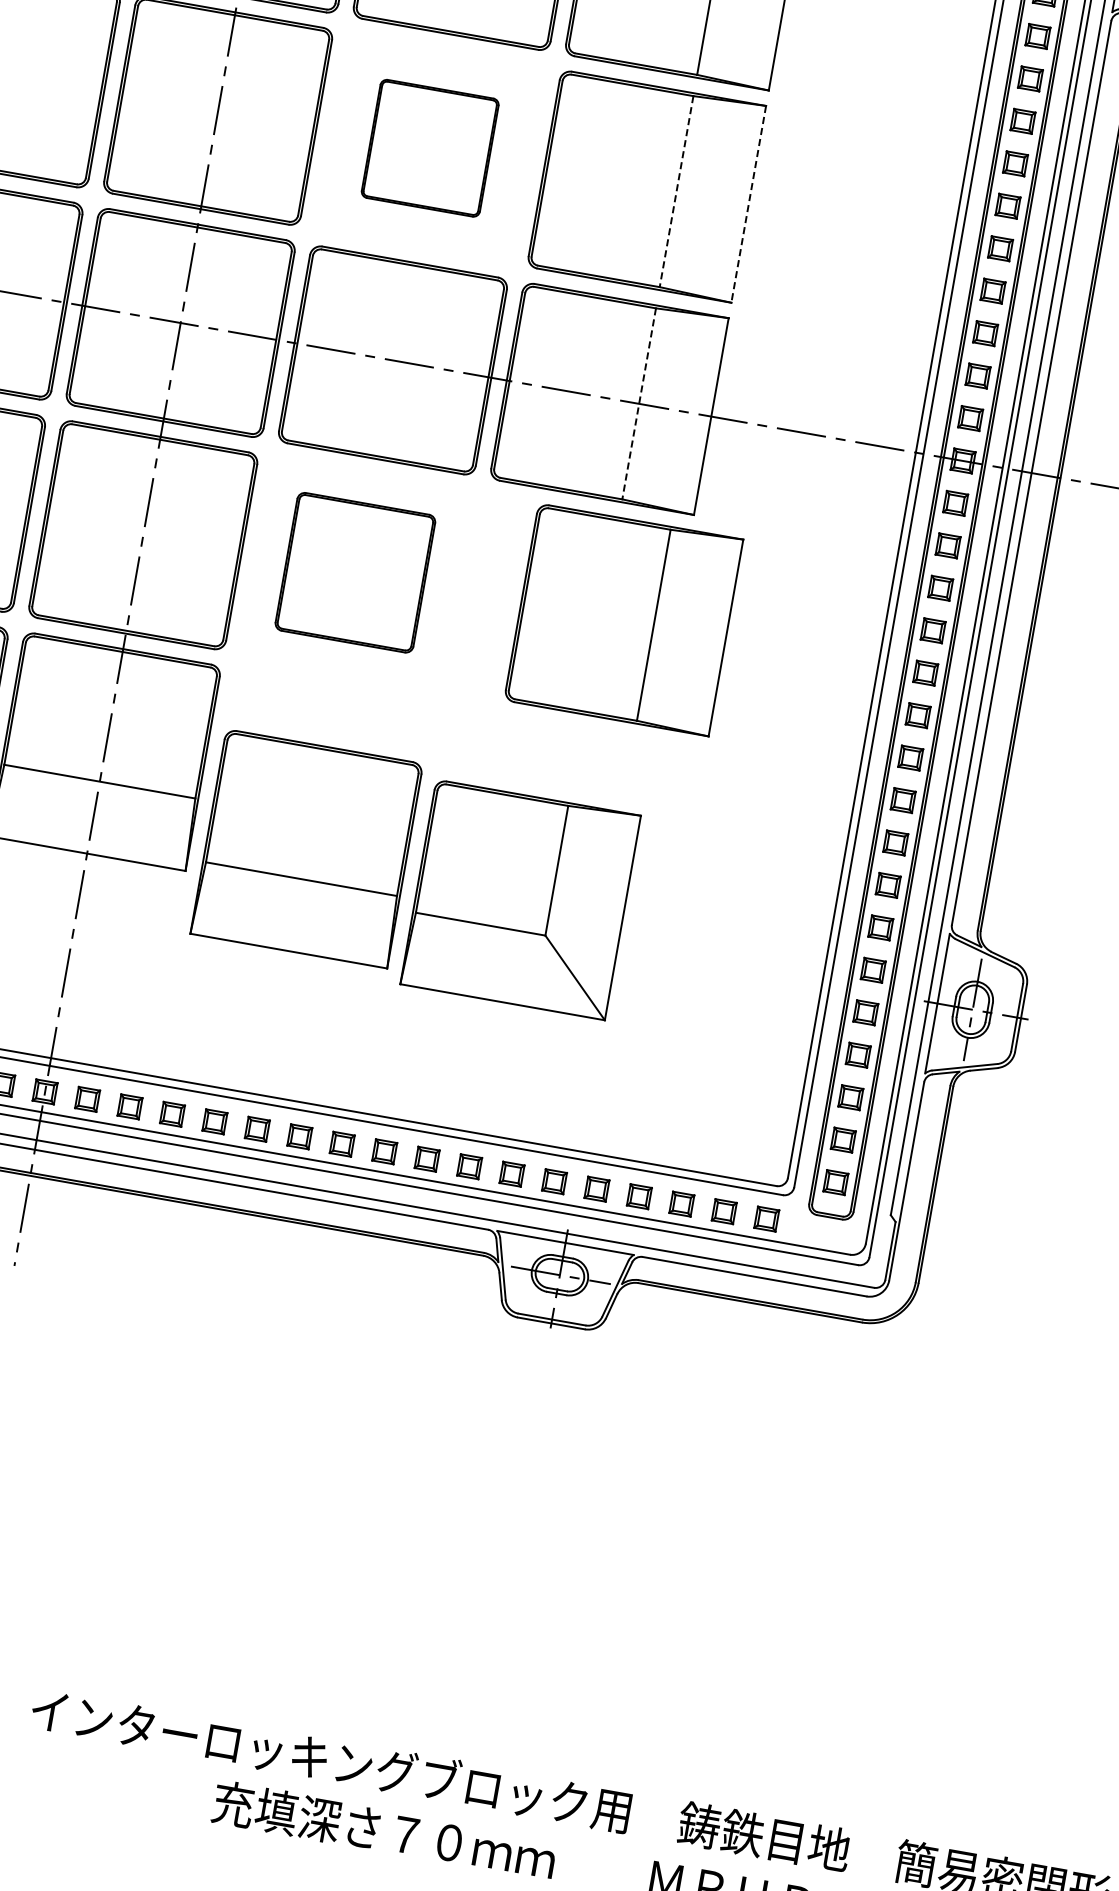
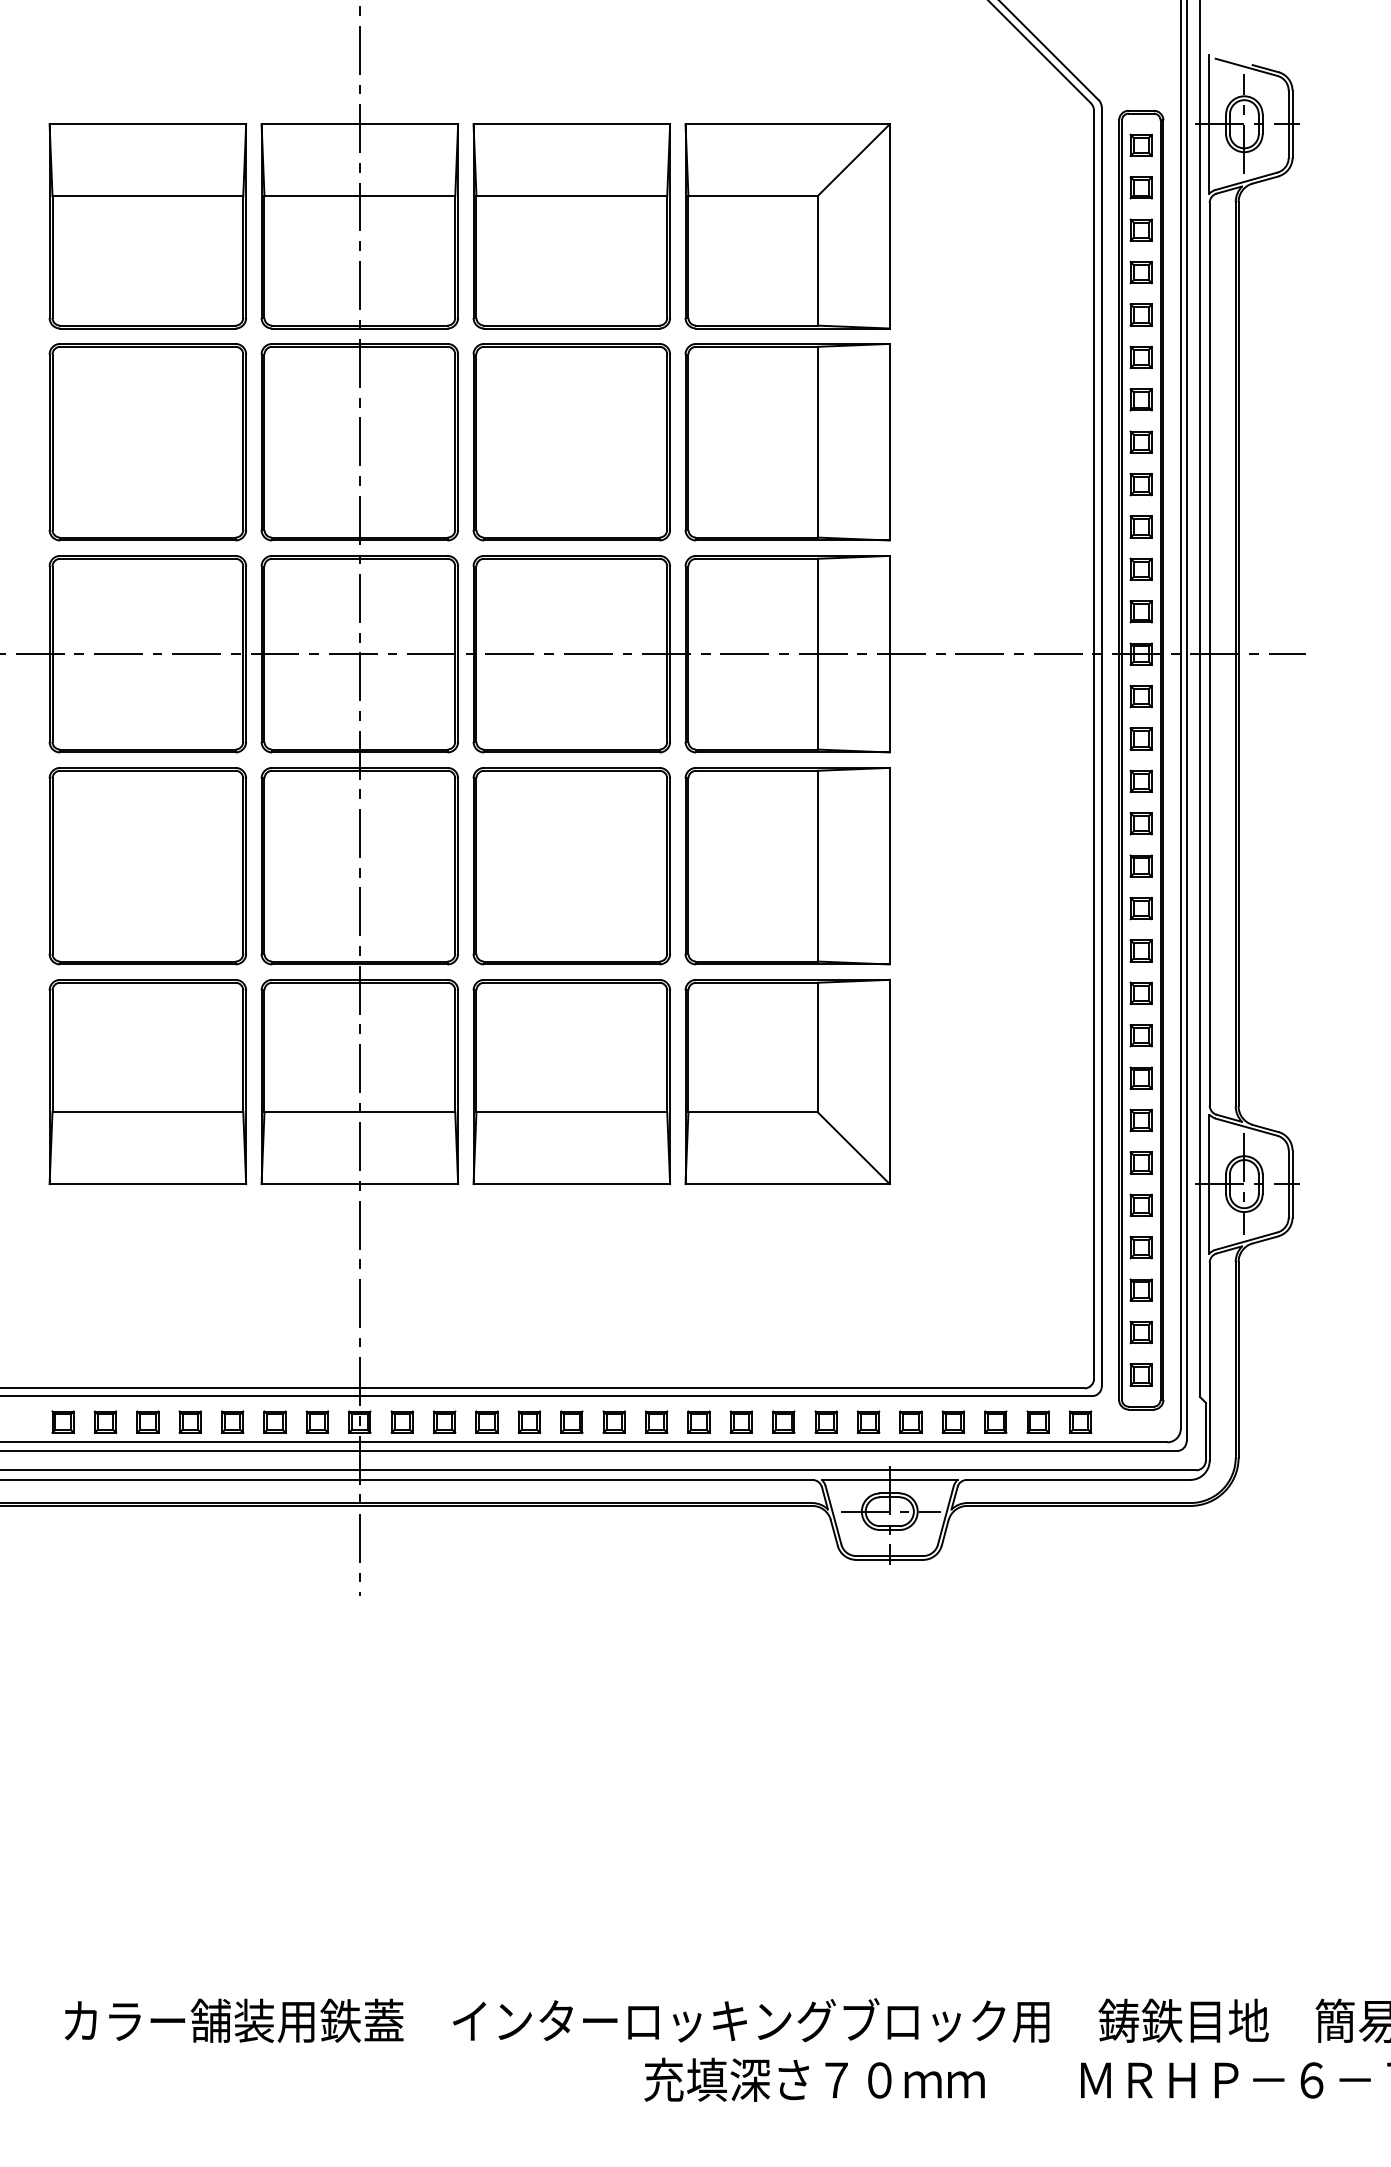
part: (429, 148) -> (571, 442), size x1.67
line: (676, 191) -> (817, 442), dashed -> solid
line: (748, 204) -> (889, 442), dashed -> solid
line: (638, 404) -> (817, 654), dashed -> solid
part: (355, 572) -> (571, 866), size x1.43
part: (623, 620) -> (787, 866), moved
part: (306, 848) -> (571, 1081), moved
part: (520, 900) -> (787, 1082), moved

